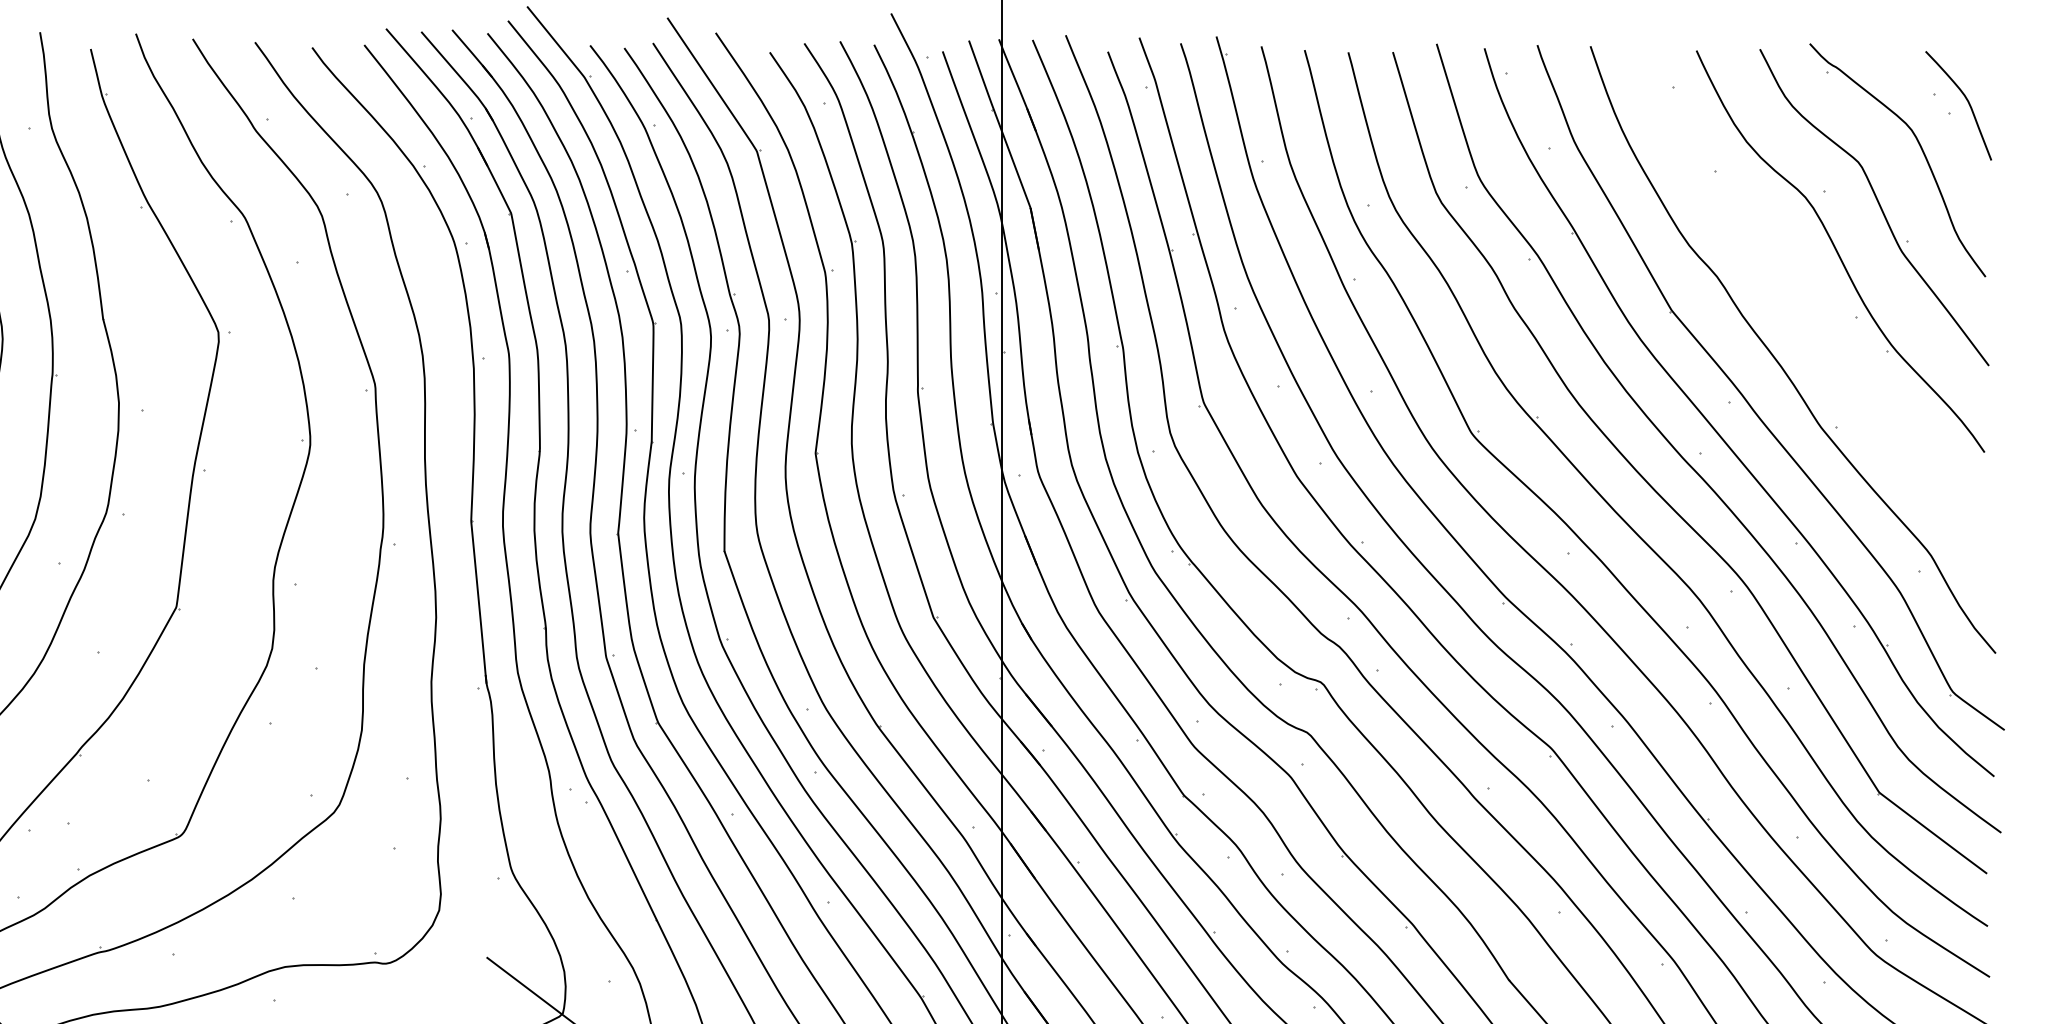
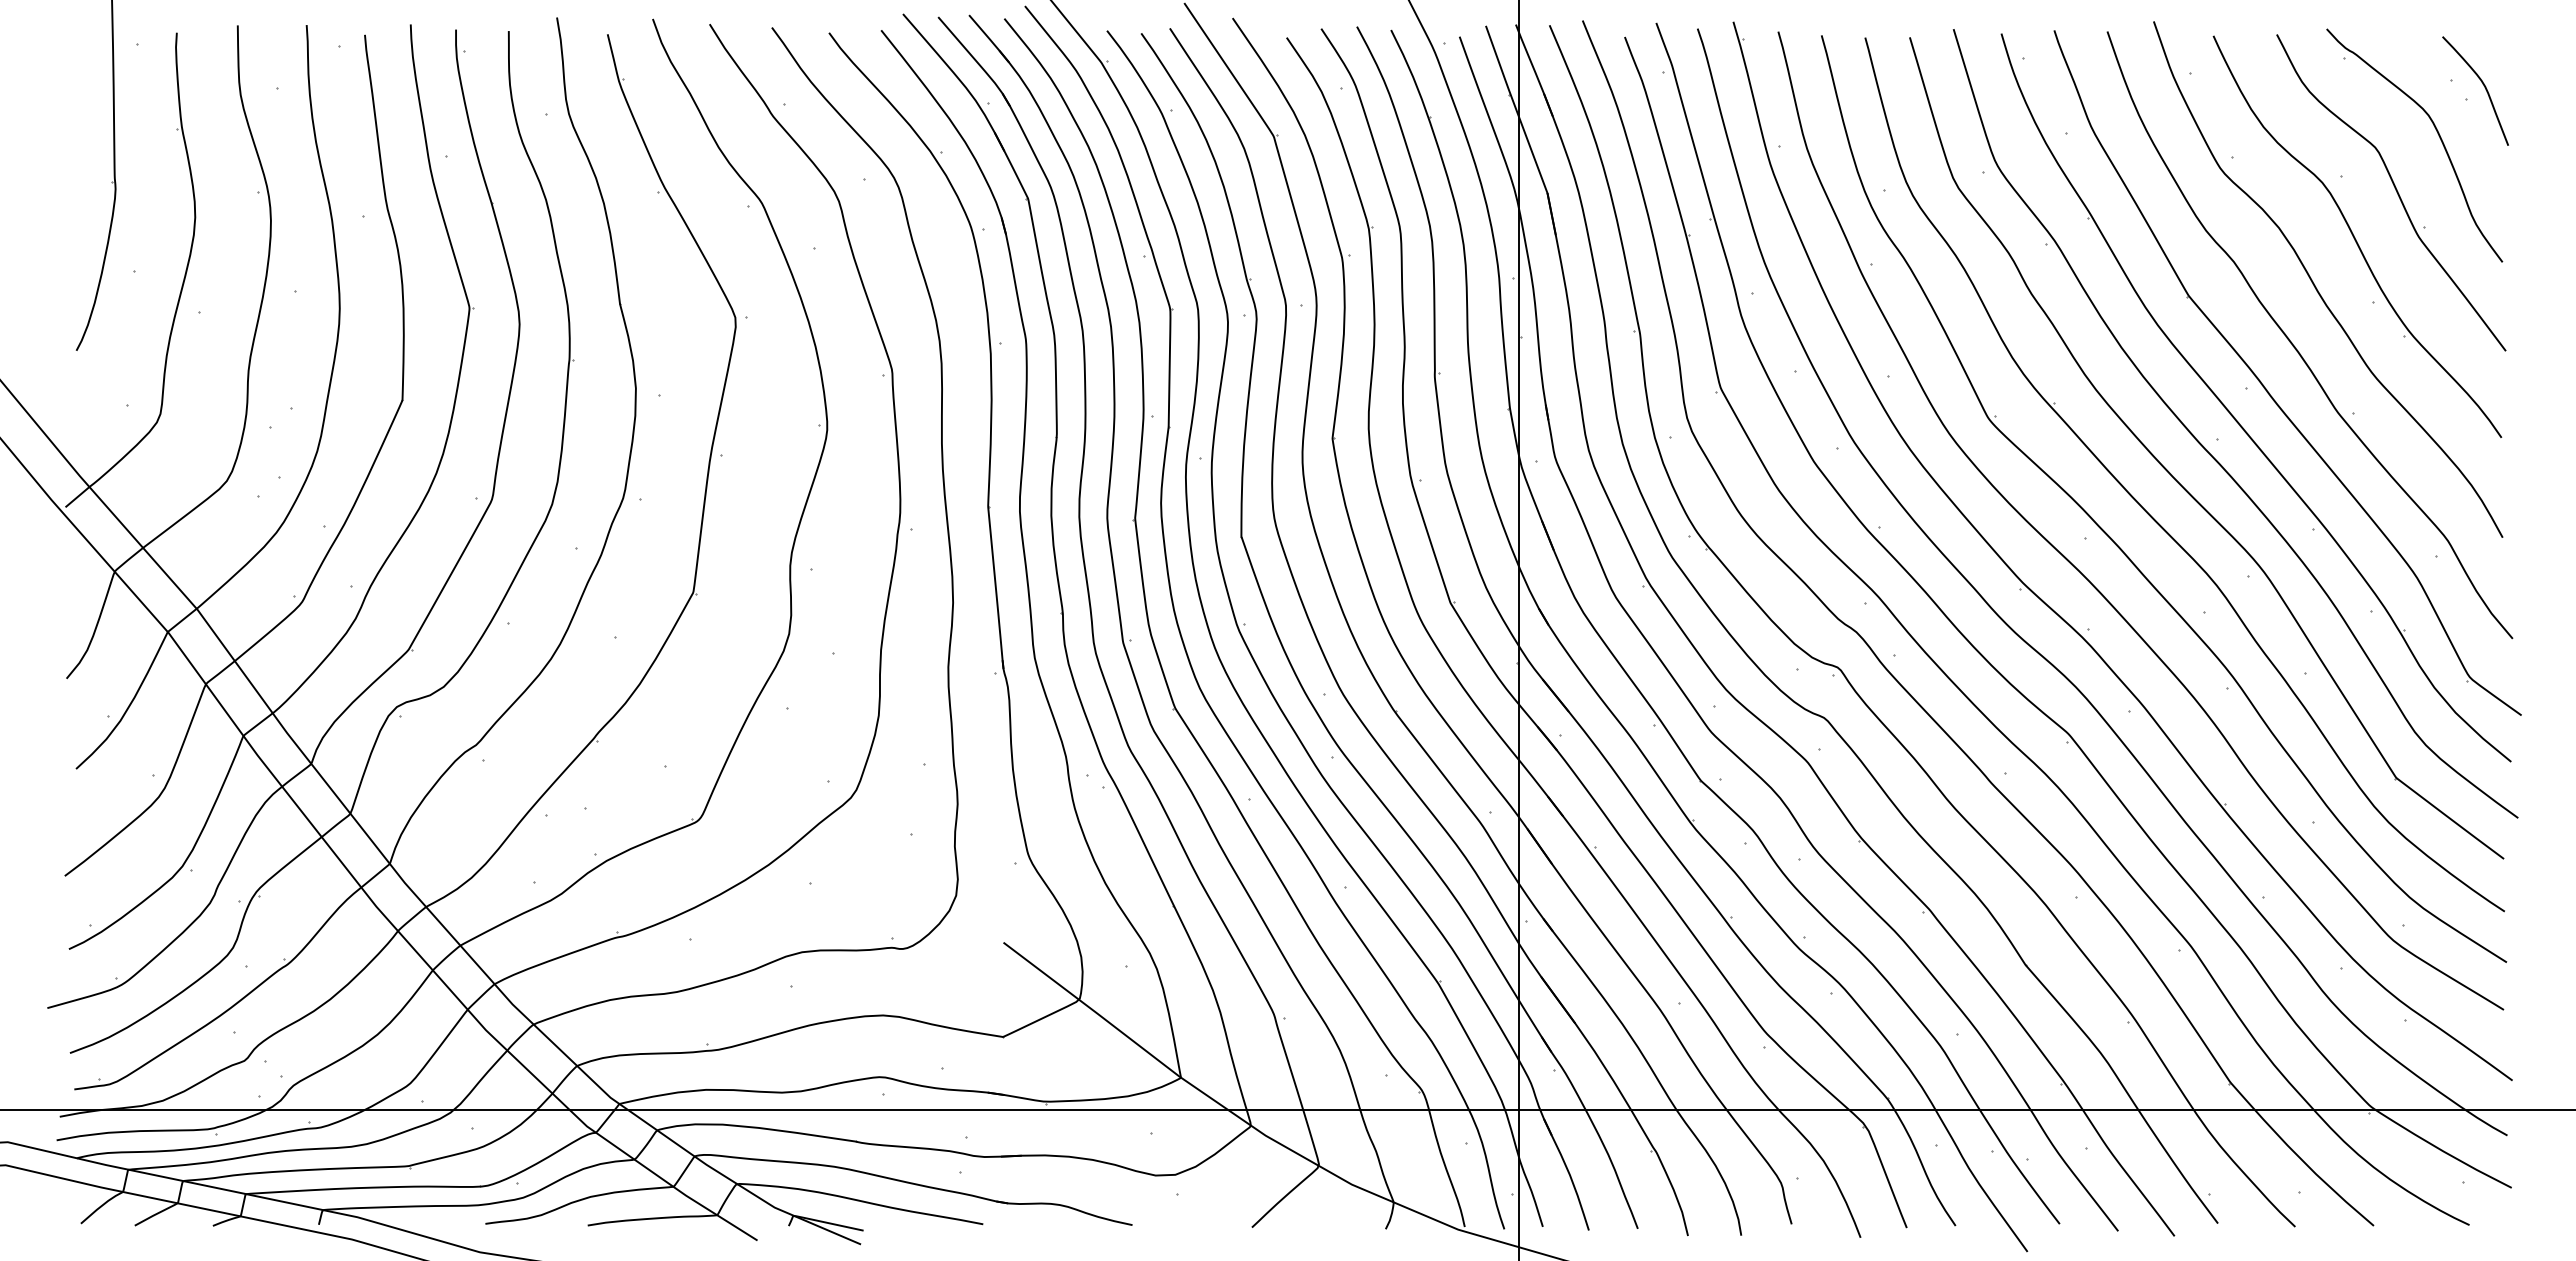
curve: (1800, 303) -> (2317, 288), added

